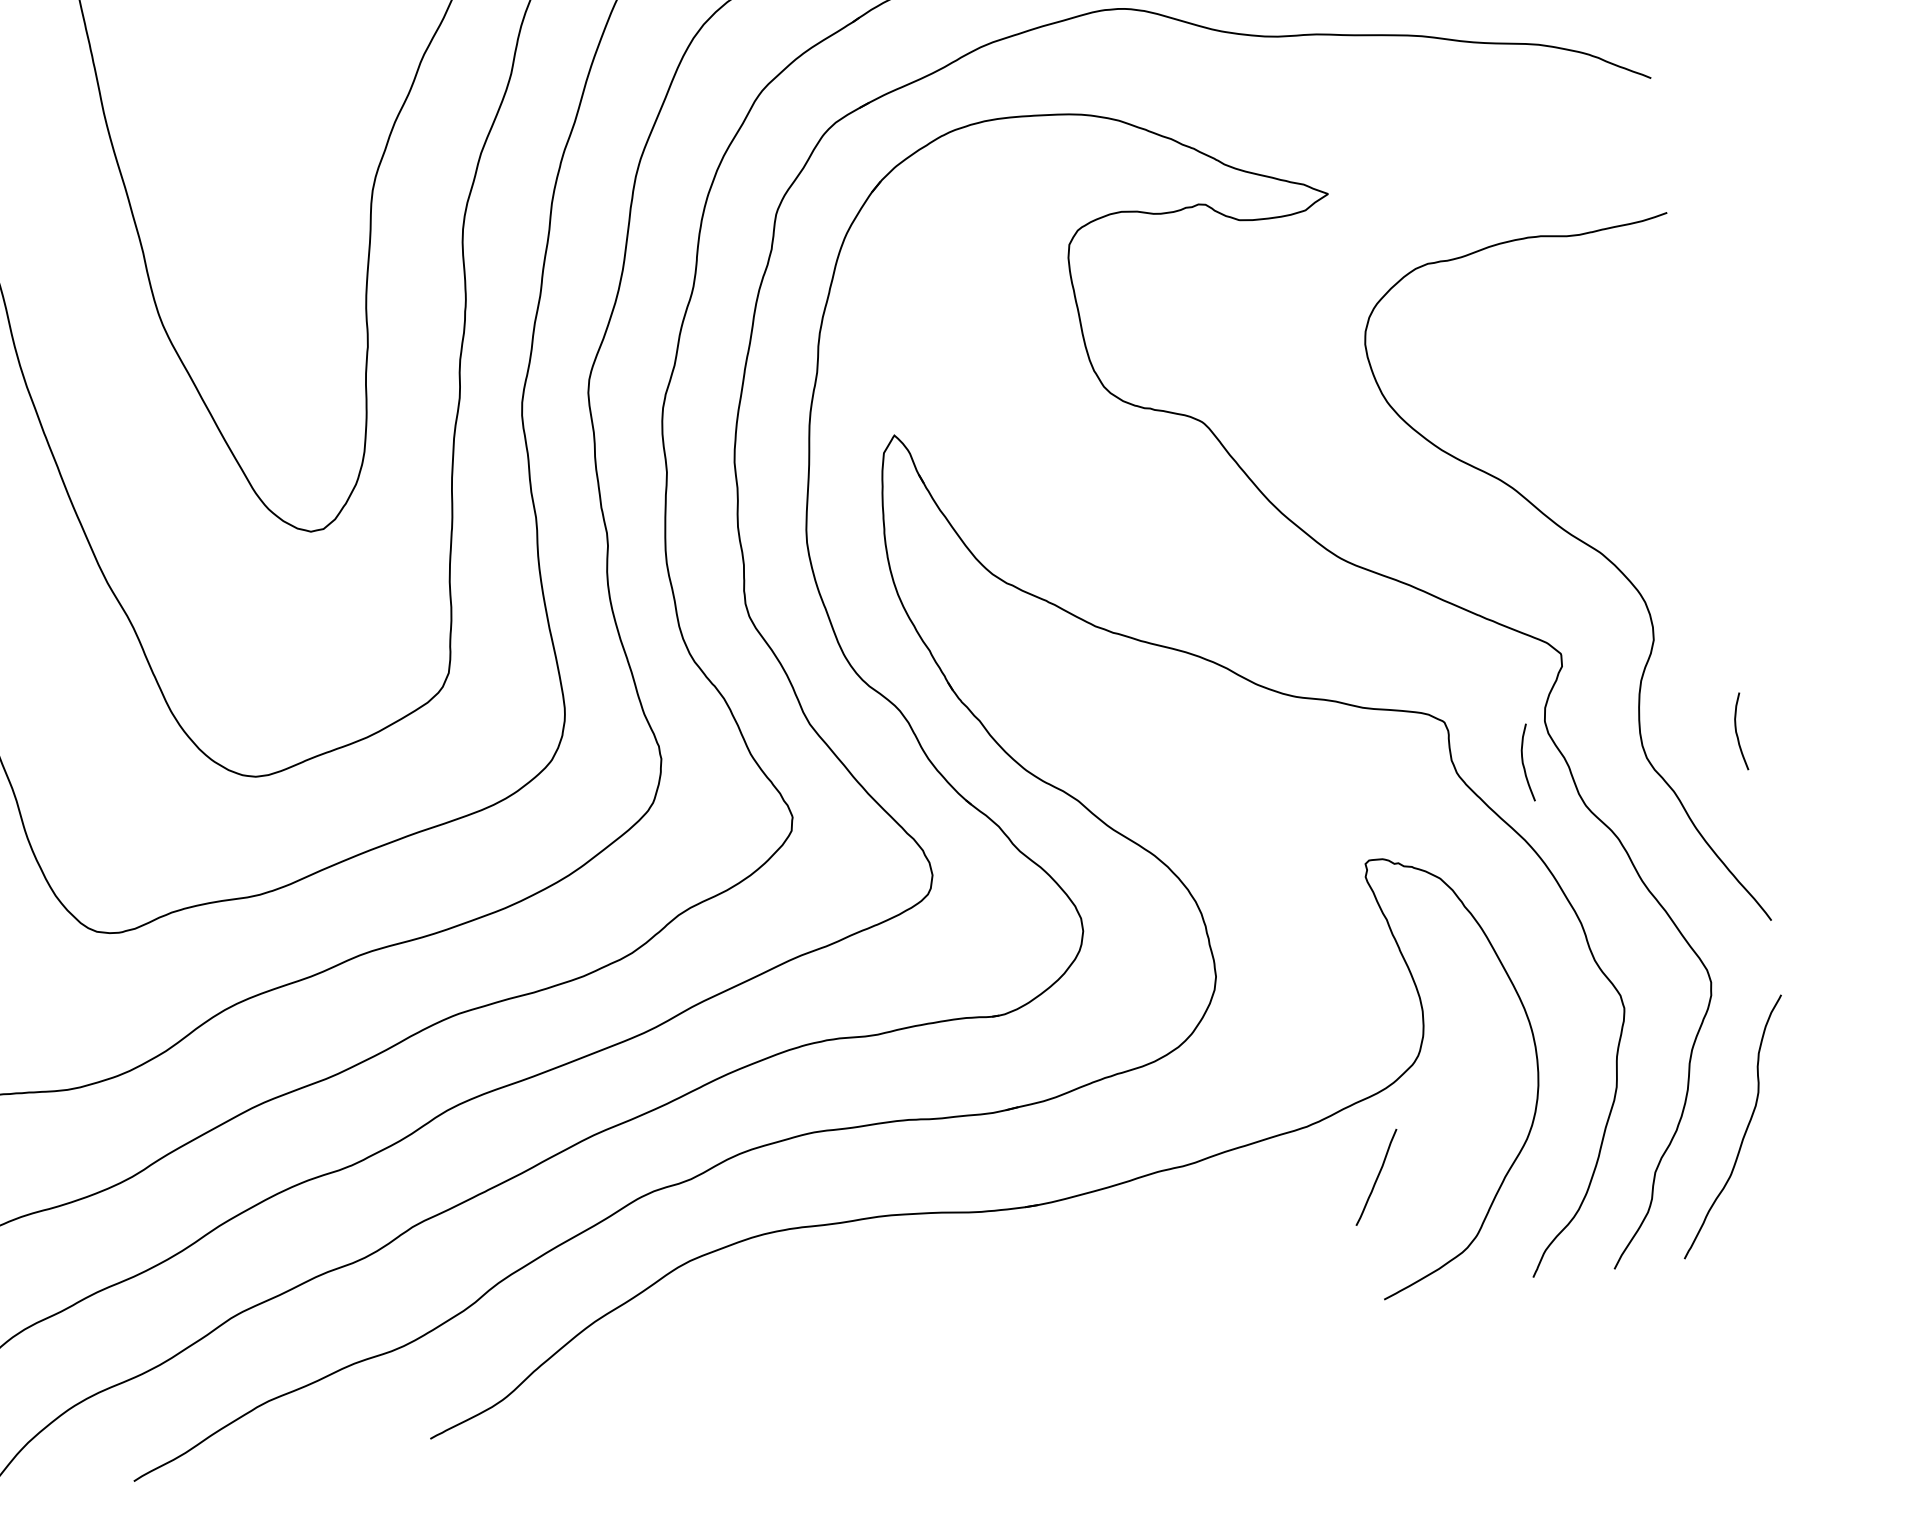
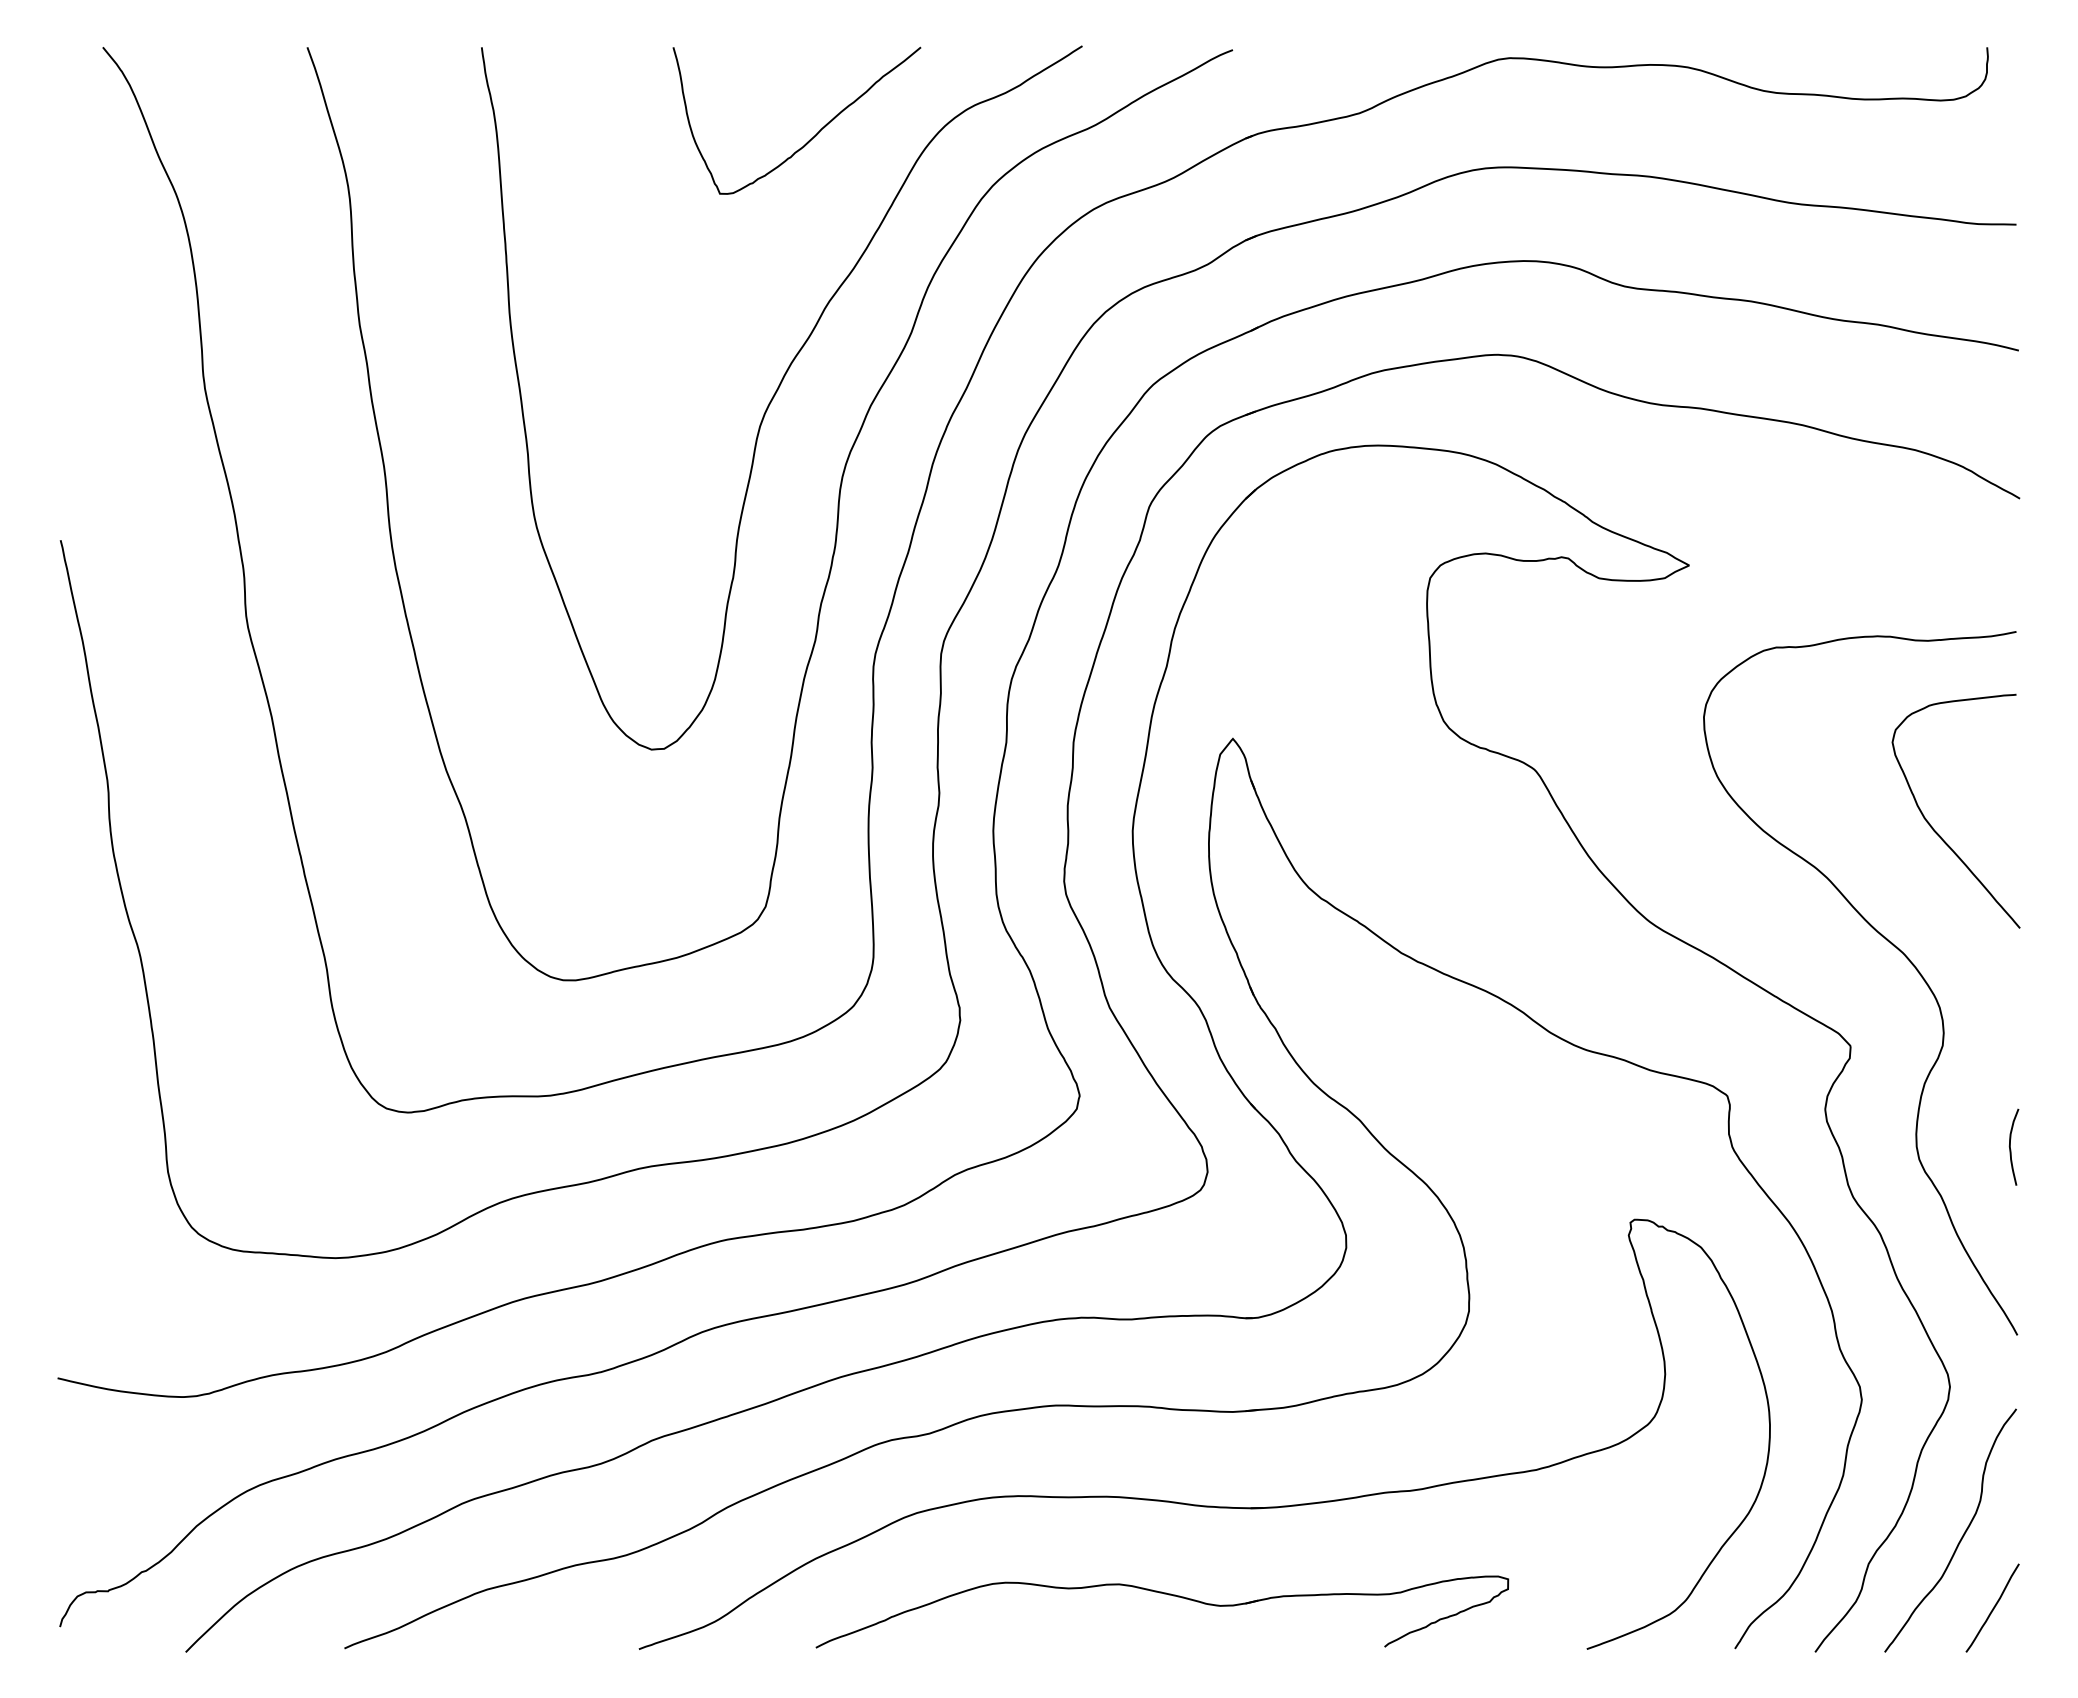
curve: (1612, 421) -> (1933, 827), added
curve: (1523, 762) -> (1798, 1146), removed
curve: (1377, 1176) -> (1993, 1607), moved
part: (955, 1307) -> (1168, 1595), added

